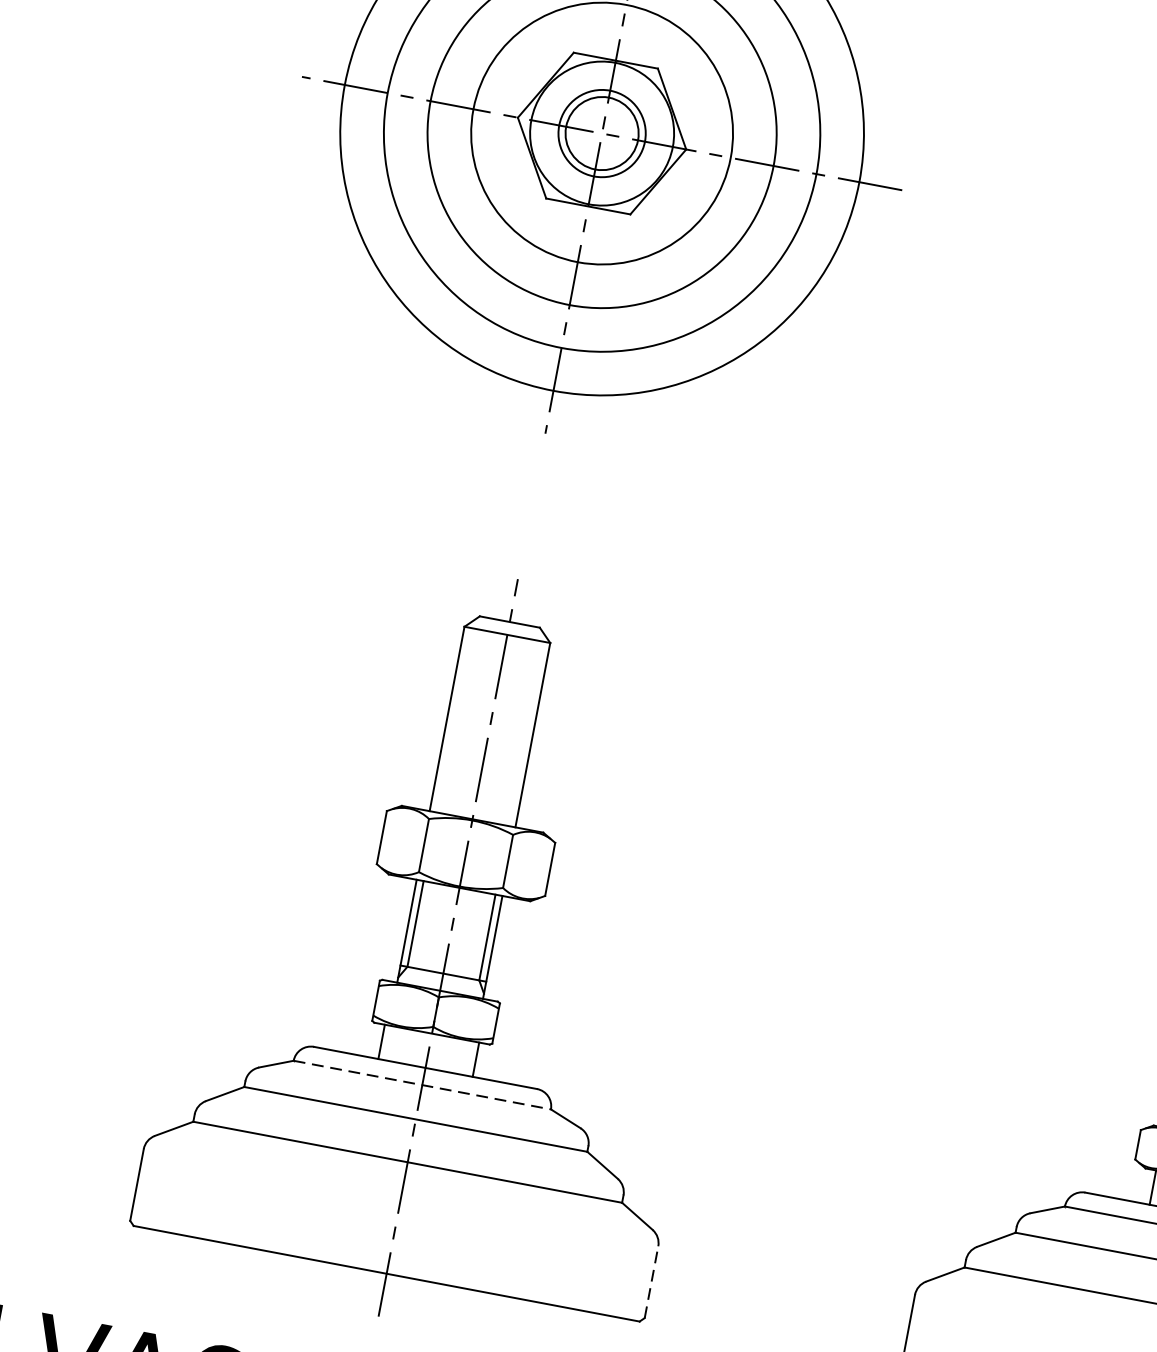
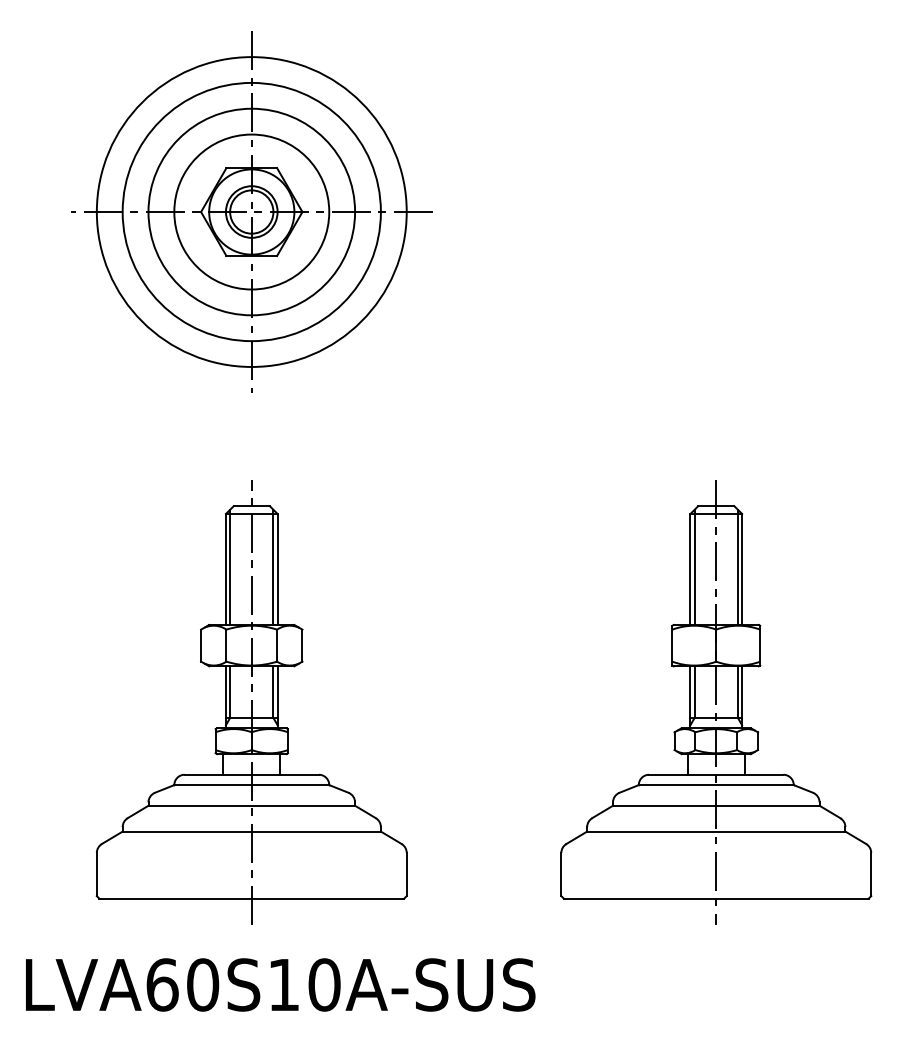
line: (455, 717) -> (230, 567), added
line: (526, 730) -> (273, 567), added
line: (423, 1085) -> (252, 785), dashed -> solid
line: (651, 1282) -> (406, 874), dashed -> solid

